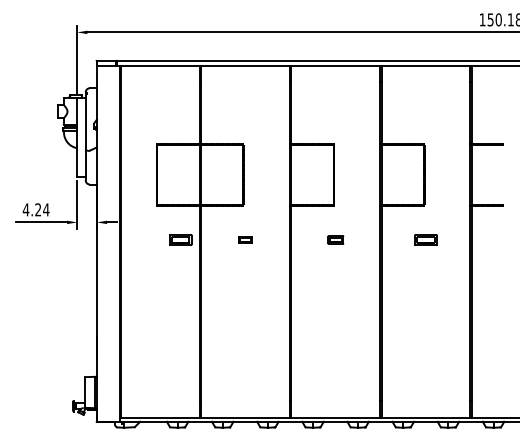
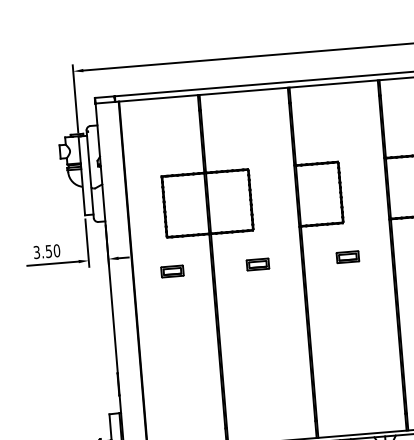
text: (35, 209) -> (46, 251), 4.24 -> 3.50
part: (180, 239) -> (172, 271), moved
part: (245, 239) -> (257, 264), size x1.67
part: (335, 239) -> (347, 256), size x1.43

